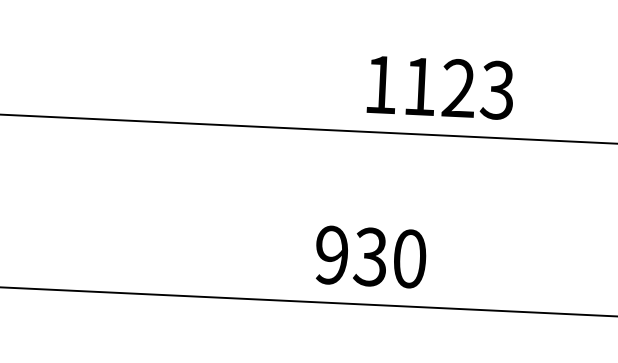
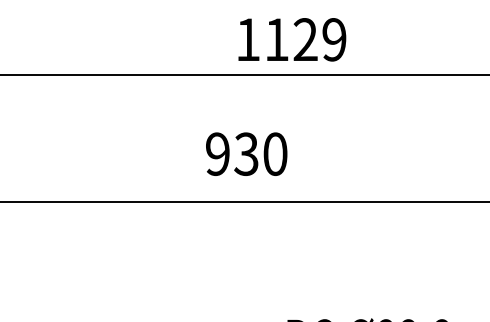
text: (497, 89) -> (334, 39), 1123 -> 1129
text: (370, 256) -> (246, 153), moved

